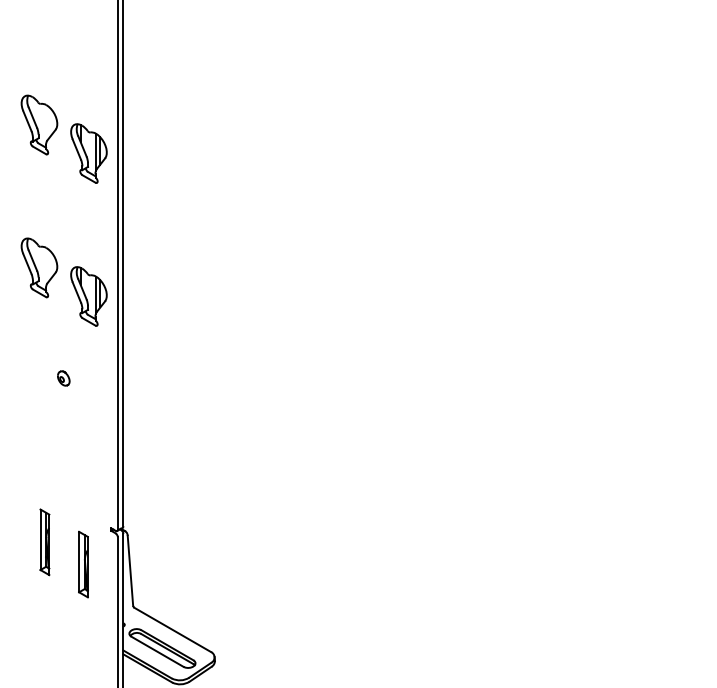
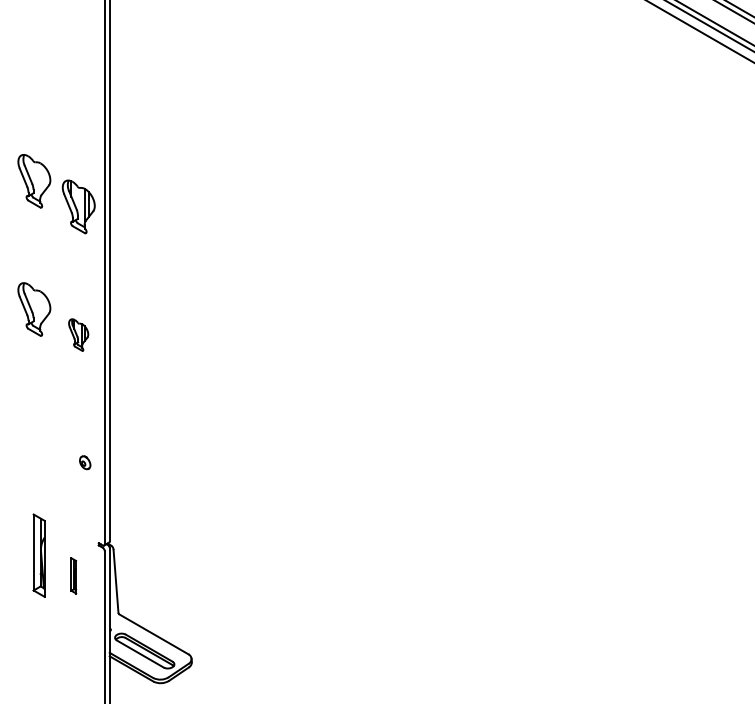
part: (88, 295) -> (78, 334), size x0.6
part: (64, 378) -> (85, 462), moved
part: (45, 542) -> (39, 555), size x1.4
part: (83, 564) -> (73, 575), size x0.6

